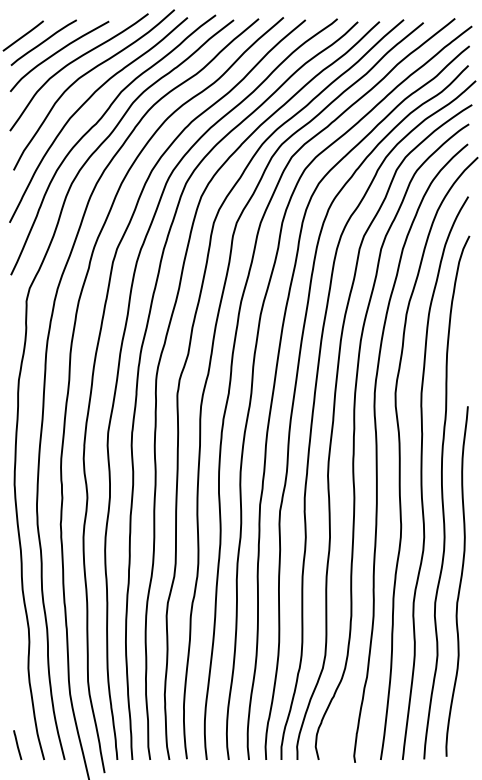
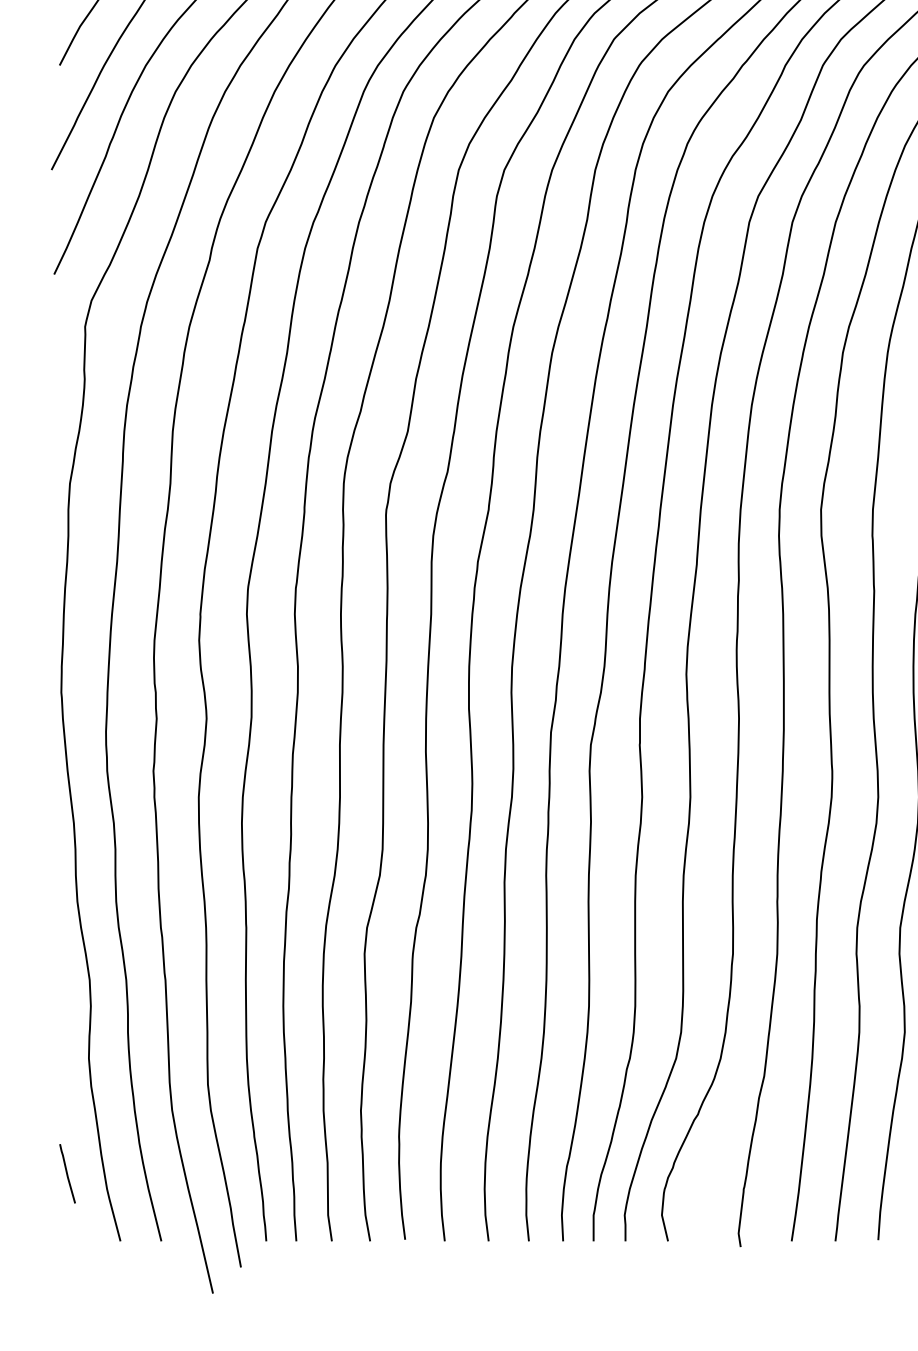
line: (17, 744) -> (67, 1172), moved

